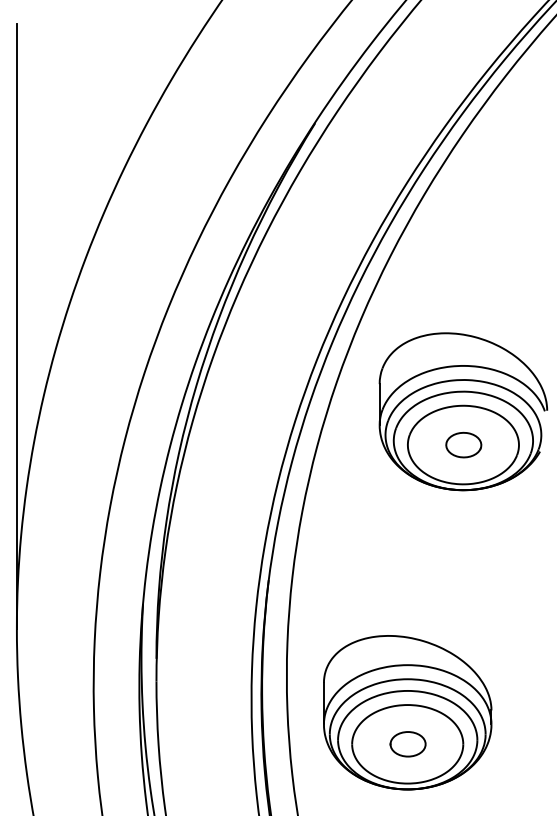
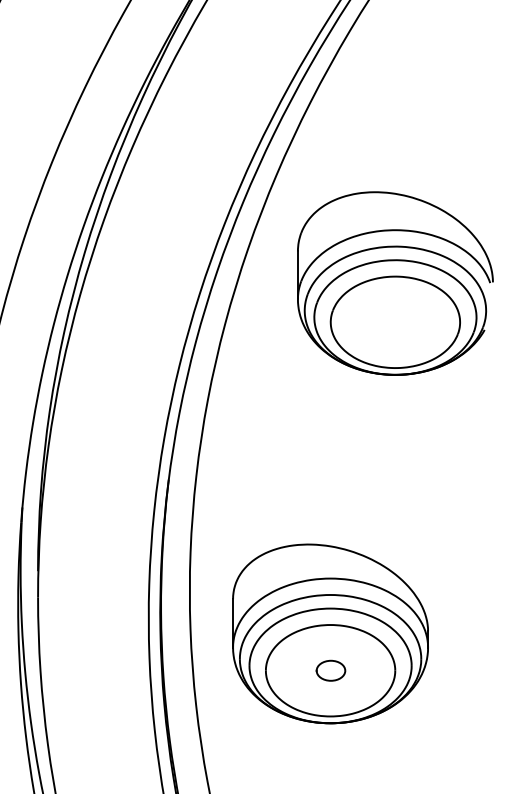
part: (463, 444) -> (395, 321), removed
part: (407, 744) -> (330, 670), size x0.7

